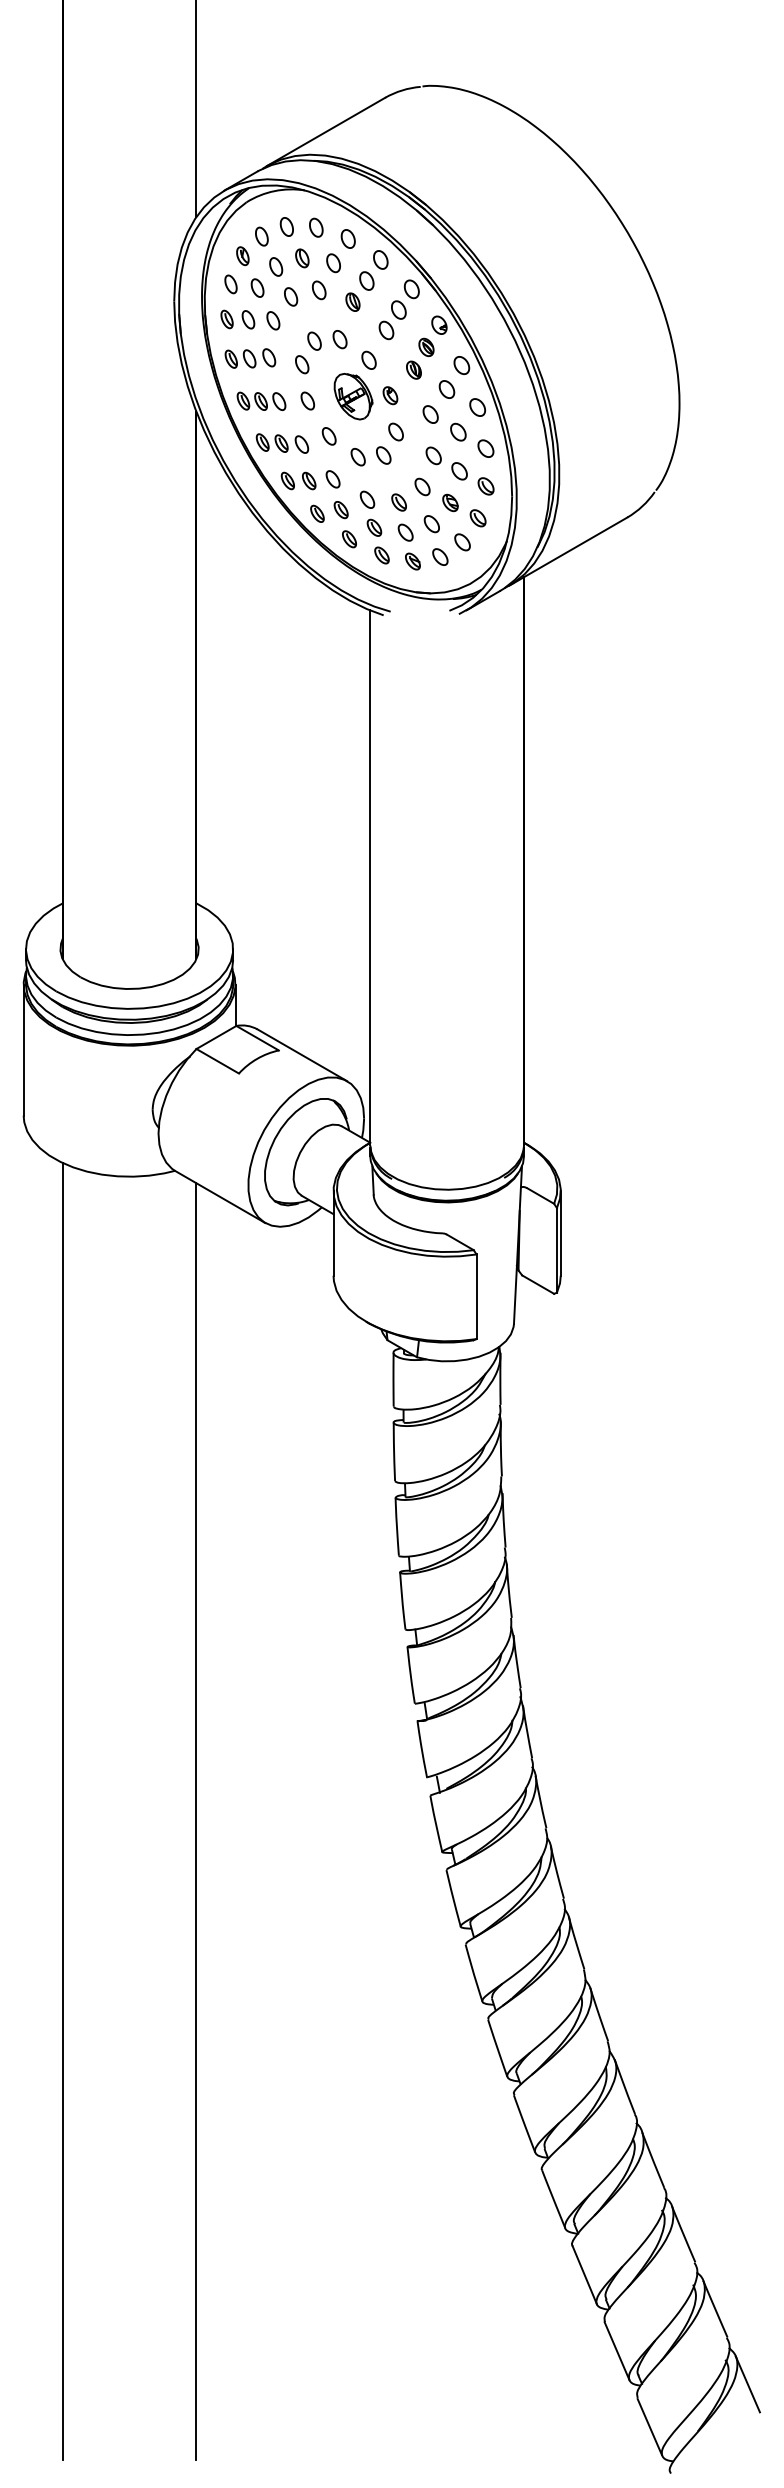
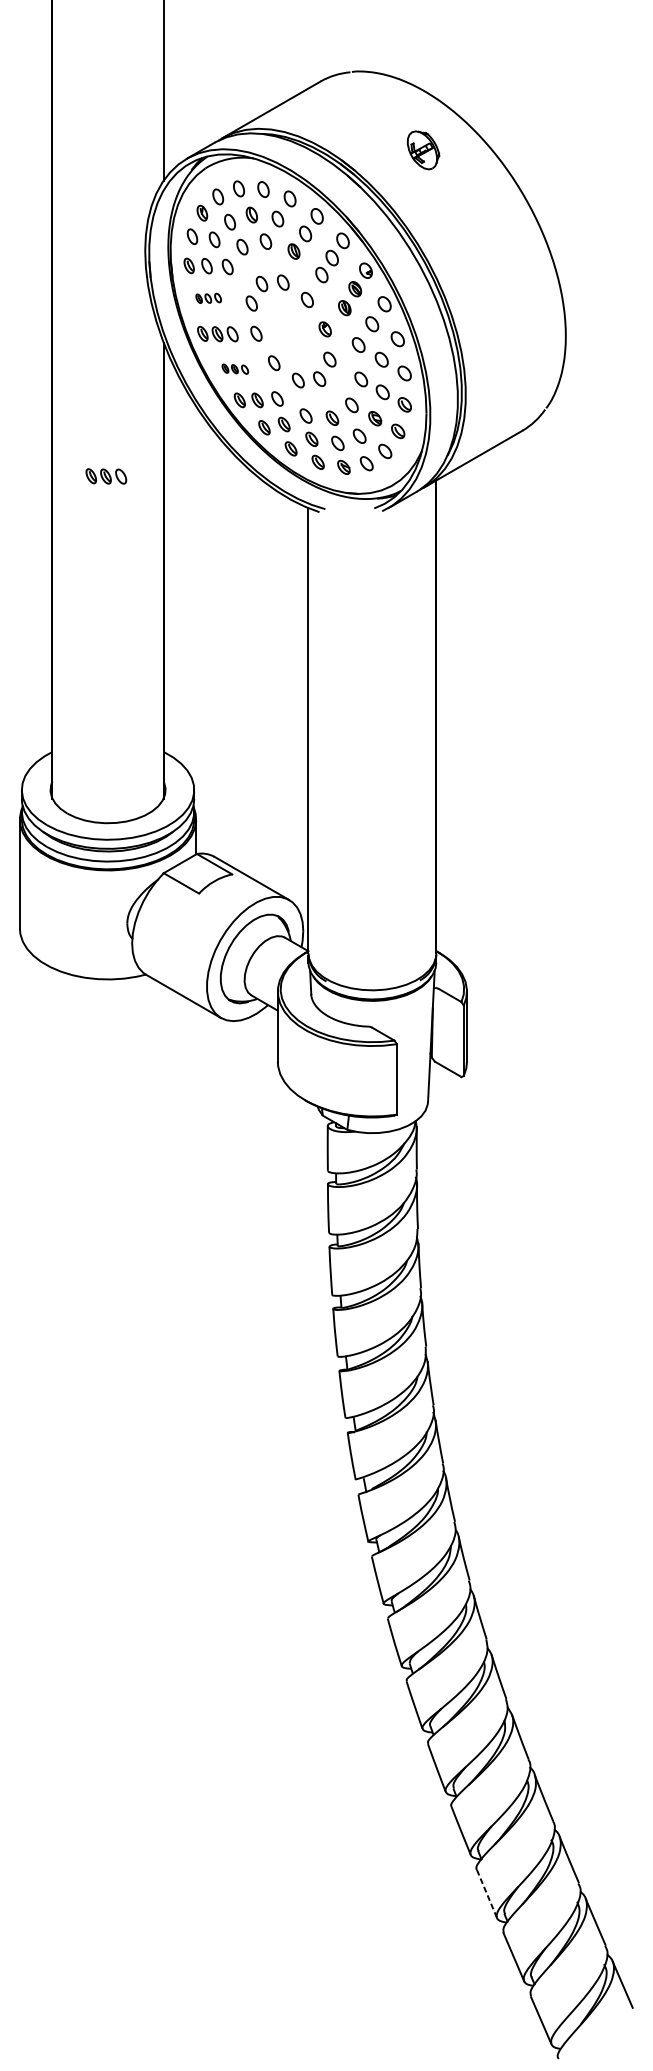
part: (250, 358) -> (208, 298), size x0.6
part: (353, 396) -> (423, 150), moved
part: (282, 443) -> (235, 369), size x0.6
part: (127, 571) -> (106, 475), added
line: (62, 1811) -> (52, 1507), removed
line: (196, 1821) -> (163, 1516), removed
line: (585, 2275) -> (487, 1894), solid -> dashed

